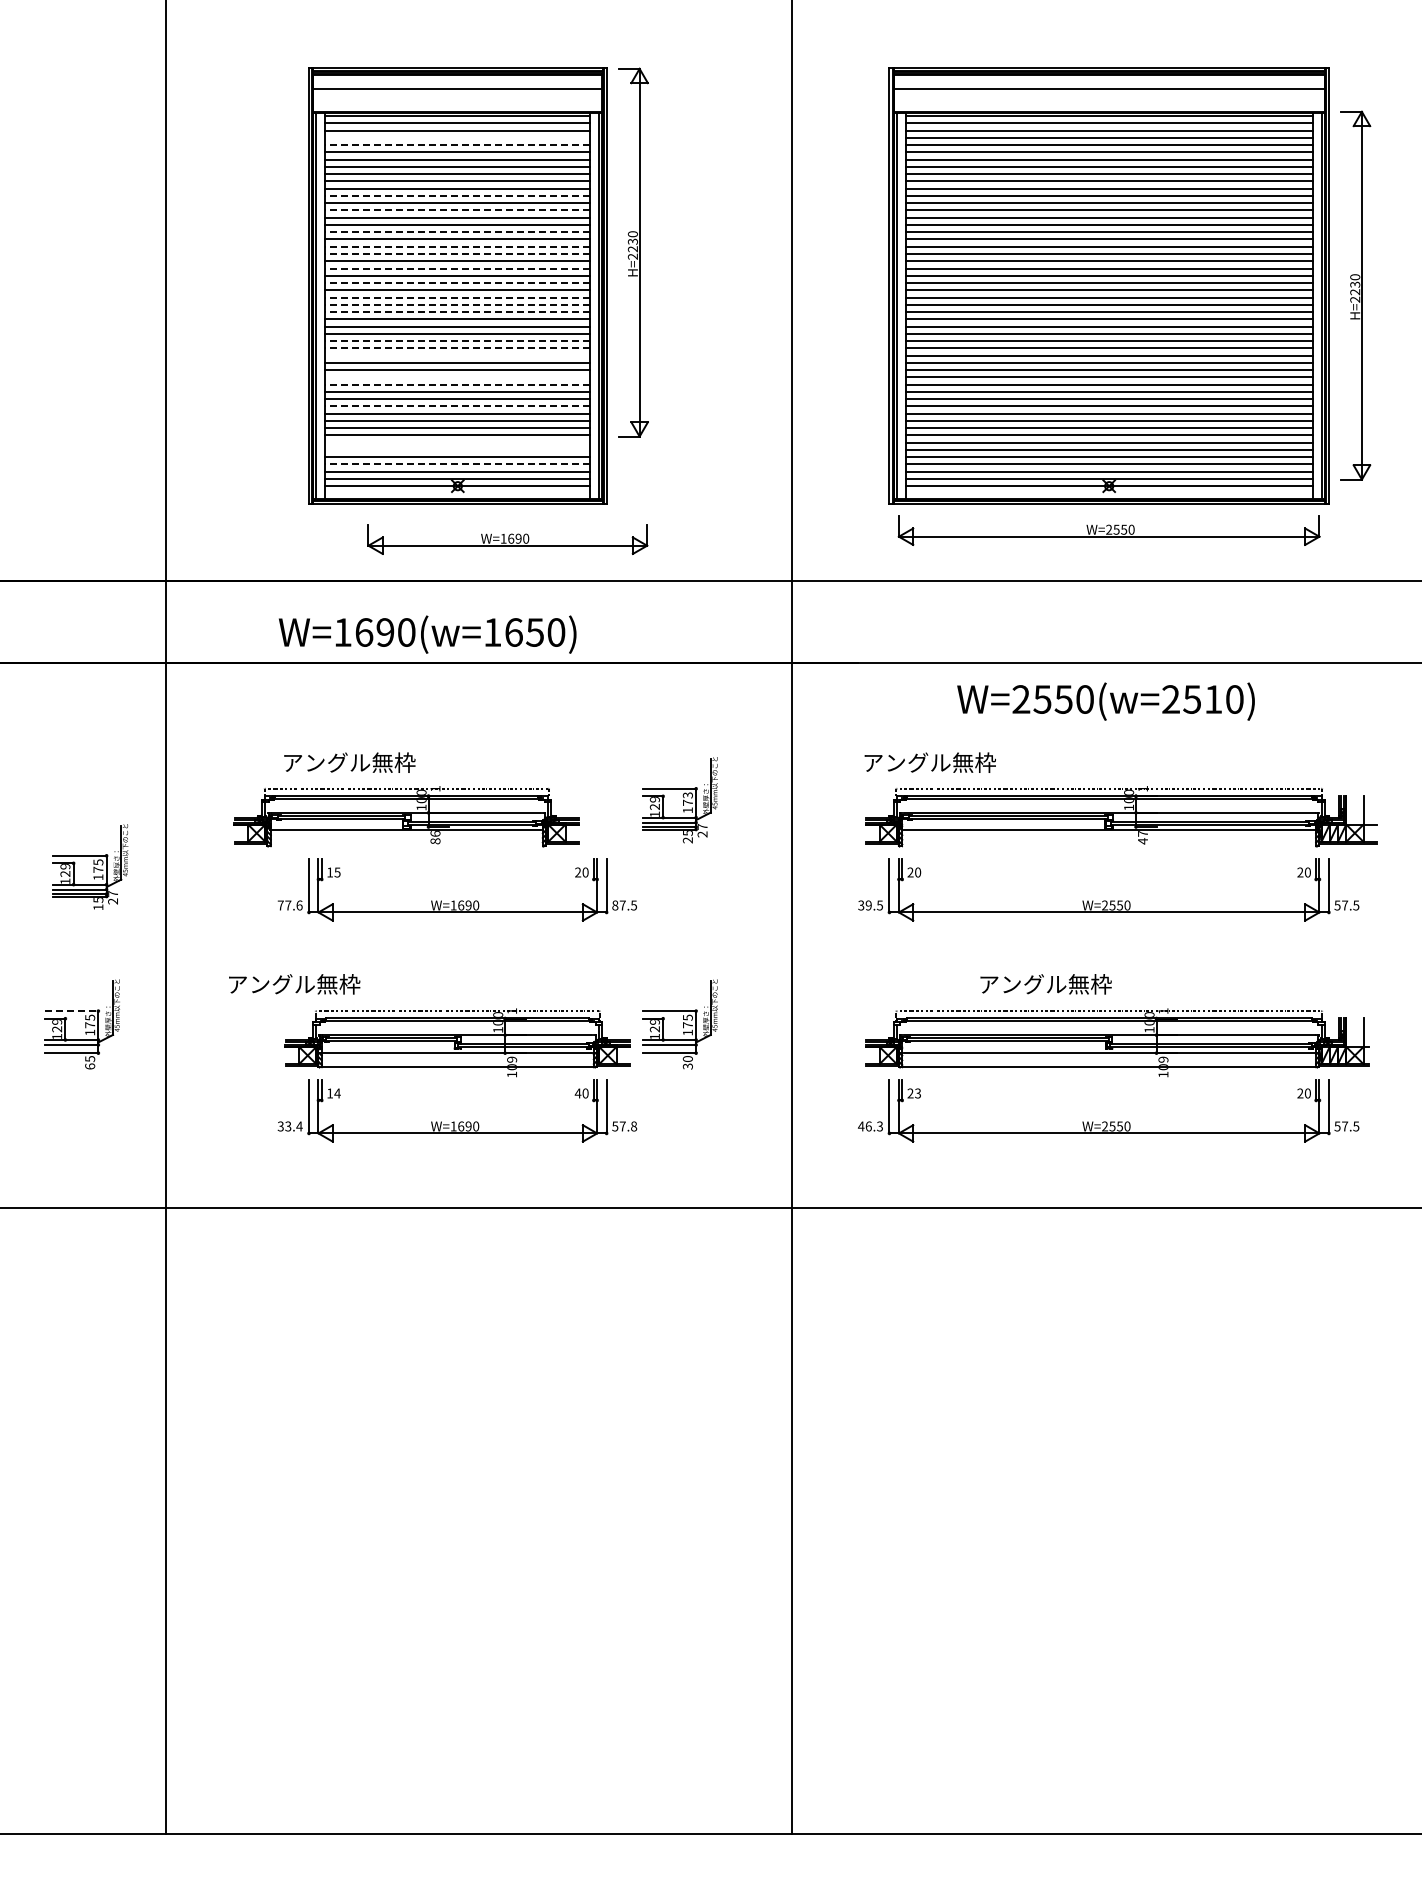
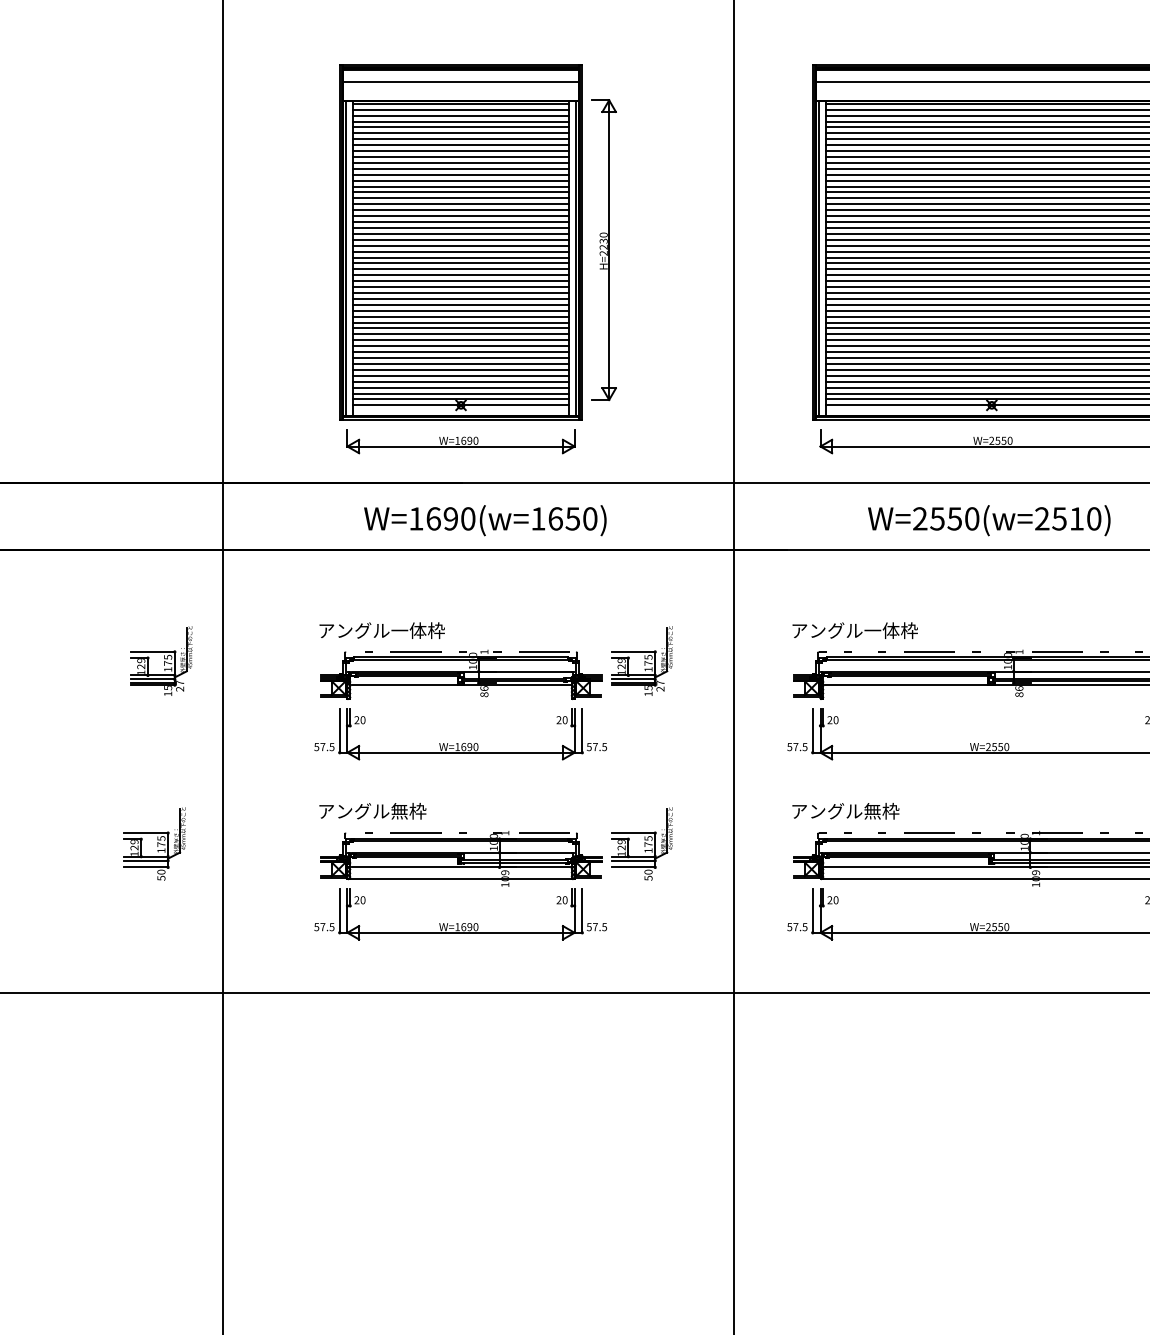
line: (457, 137) -> (460, 121), added
line: (457, 145) -> (460, 127), dashed -> solid
line: (457, 195) -> (460, 168), dashed -> solid
line: (457, 210) -> (460, 180), dashed -> solid
line: (457, 232) -> (460, 198), dashed -> solid
line: (457, 246) -> (460, 210), dashed -> solid
part: (633, 252) -> (604, 249), moved
line: (457, 254) -> (460, 216), dashed -> solid
line: (457, 268) -> (460, 227), dashed -> solid
line: (457, 283) -> (460, 240), dashed -> solid
line: (457, 297) -> (460, 251), dashed -> solid
line: (457, 304) -> (460, 257), dashed -> solid
line: (457, 312) -> (460, 263), dashed -> solid
line: (457, 341) -> (460, 287), dashed -> solid
line: (457, 348) -> (460, 293), dashed -> solid
line: (457, 355) -> (460, 298), added
line: (457, 377) -> (460, 316), added
line: (457, 384) -> (460, 322), dashed -> solid
line: (457, 406) -> (460, 340), dashed -> solid
line: (457, 442) -> (460, 369), added
line: (457, 449) -> (460, 375), added
line: (457, 464) -> (460, 387), dashed -> solid
part: (507, 539) -> (460, 441), moved
text: (427, 634) -> (485, 520), moved
text: (1105, 701) -> (988, 520), moved
text: (405, 762) -> (418, 630), アングル無枠 -> アングル一体枠
text: (985, 762) -> (891, 630), アングル無枠 -> アングル一体枠
text: (687, 794) -> (648, 656), 173 -> 175
part: (406, 816) -> (460, 674), moved
text: (1143, 837) -> (1019, 691), 47 -> 86
text: (687, 840) -> (648, 694), 25 -> 15
part: (90, 866) -> (161, 660), moved
text: (333, 872) -> (359, 720), 15 -> 20
text: (289, 905) -> (323, 747), 77.6 -> 57.5
text: (615, 905) -> (589, 747), 87.5 -> 57.5
text: (864, 905) -> (792, 747), 39.5 -> 57.5
text: (294, 984) -> (372, 811), moved
text: (1045, 984) -> (845, 811), moved
line: (71, 1011) -> (146, 833), dashed -> solid
text: (90, 1062) -> (161, 874), 65 -> 50
text: (687, 1066) -> (648, 878), 30 -> 50
text: (333, 1093) -> (359, 900), 14 -> 20
text: (577, 1093) -> (558, 900), 40 -> 20
text: (918, 1093) -> (836, 900), 23 -> 20
text: (290, 1126) -> (324, 927), 33.4 -> 57.5
text: (634, 1126) -> (605, 927), 57.8 -> 57.5
text: (870, 1126) -> (797, 927), 46.3 -> 57.5

